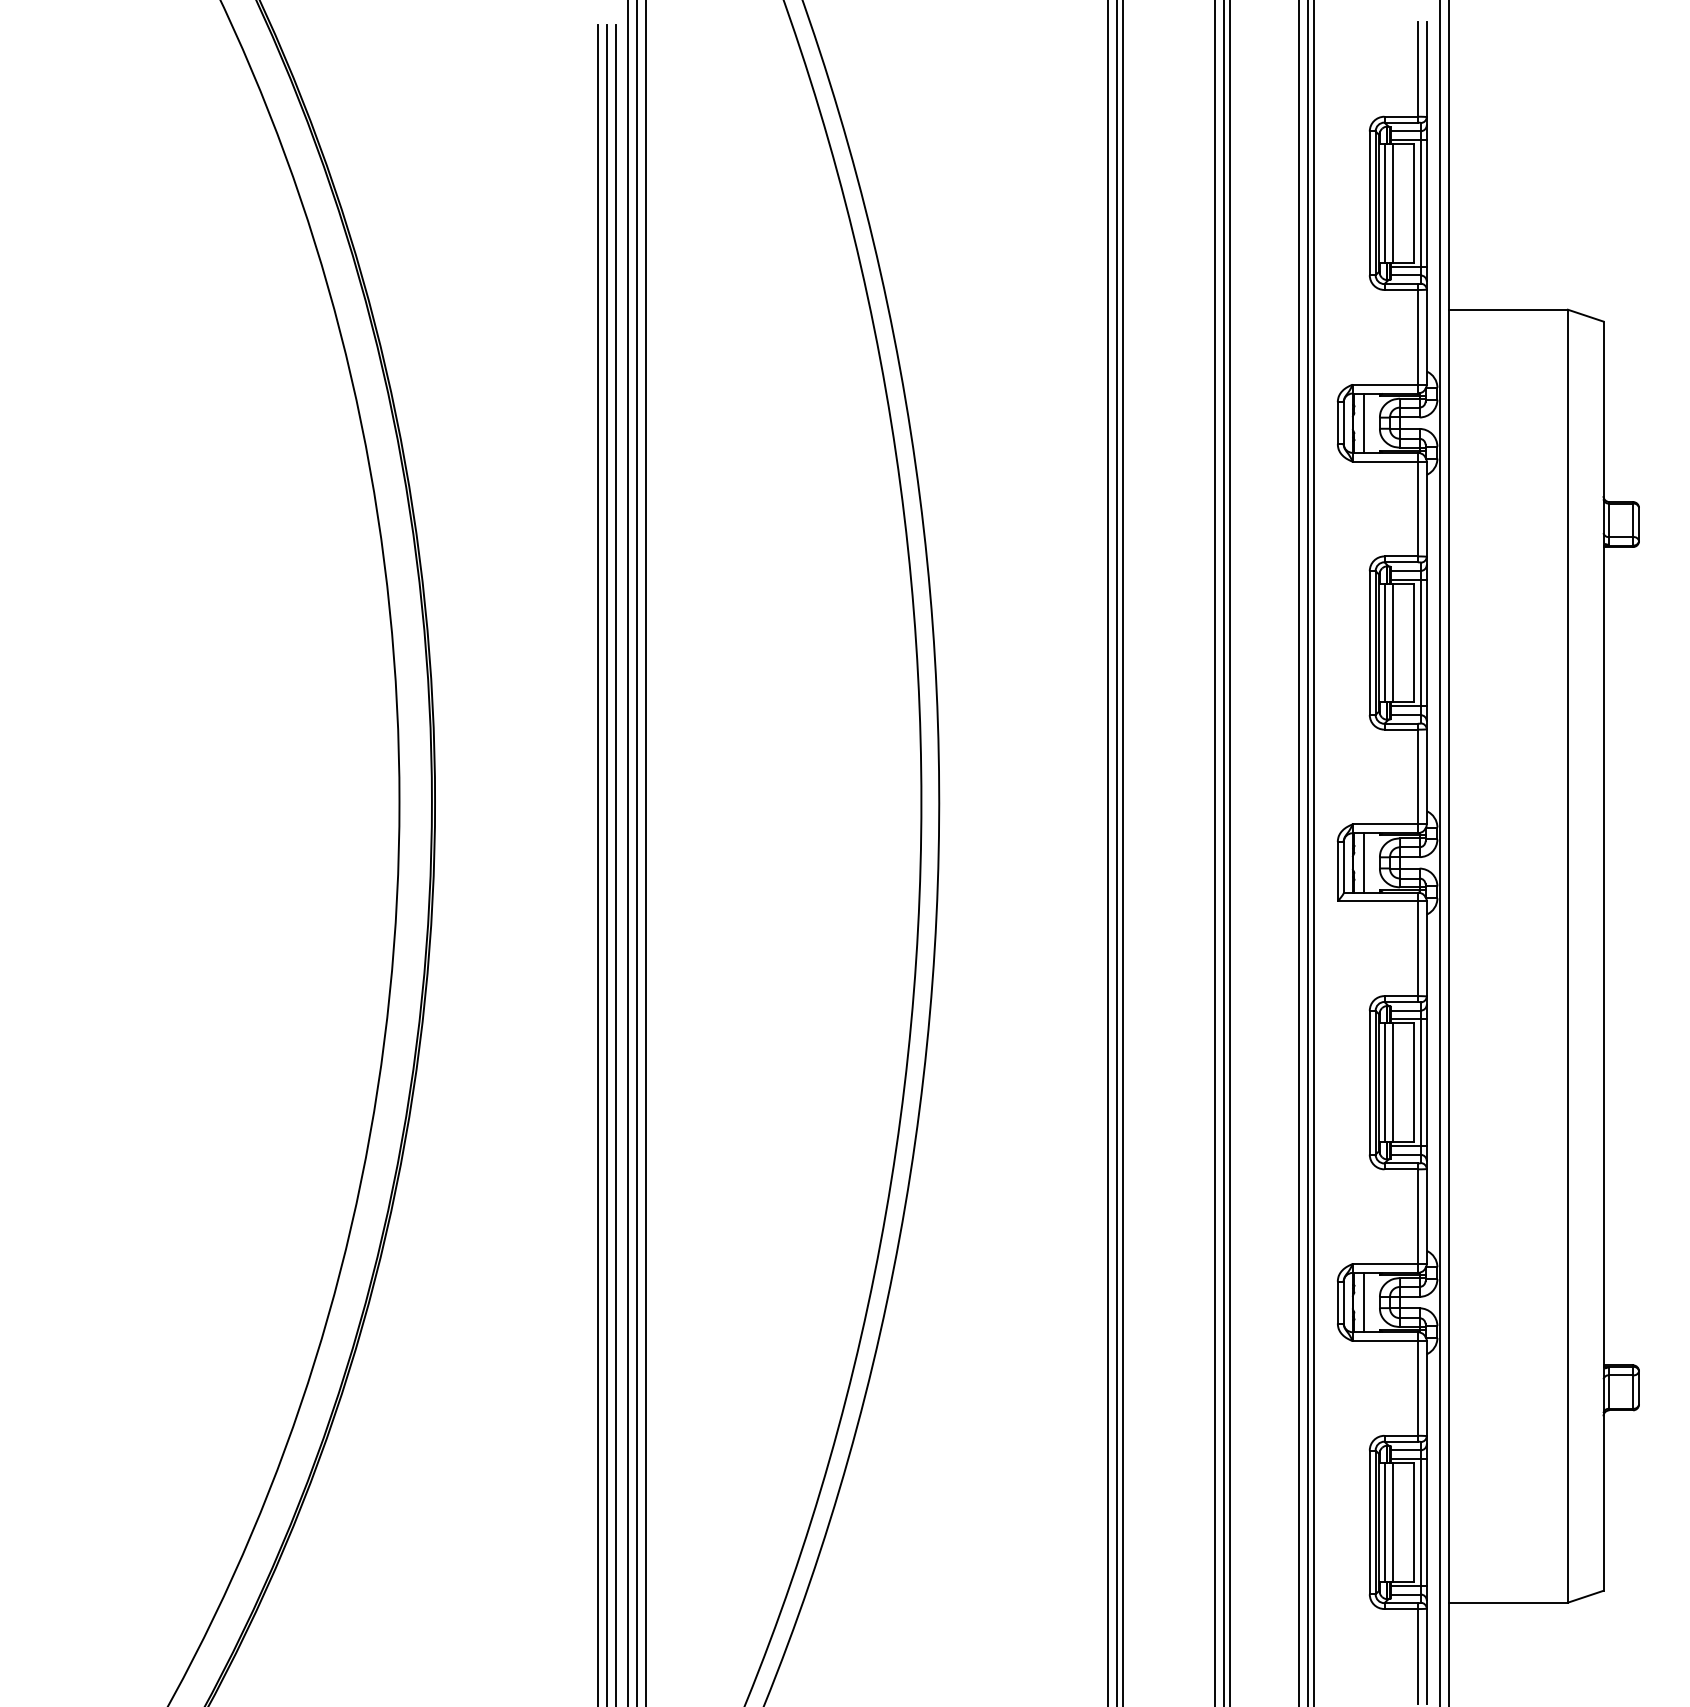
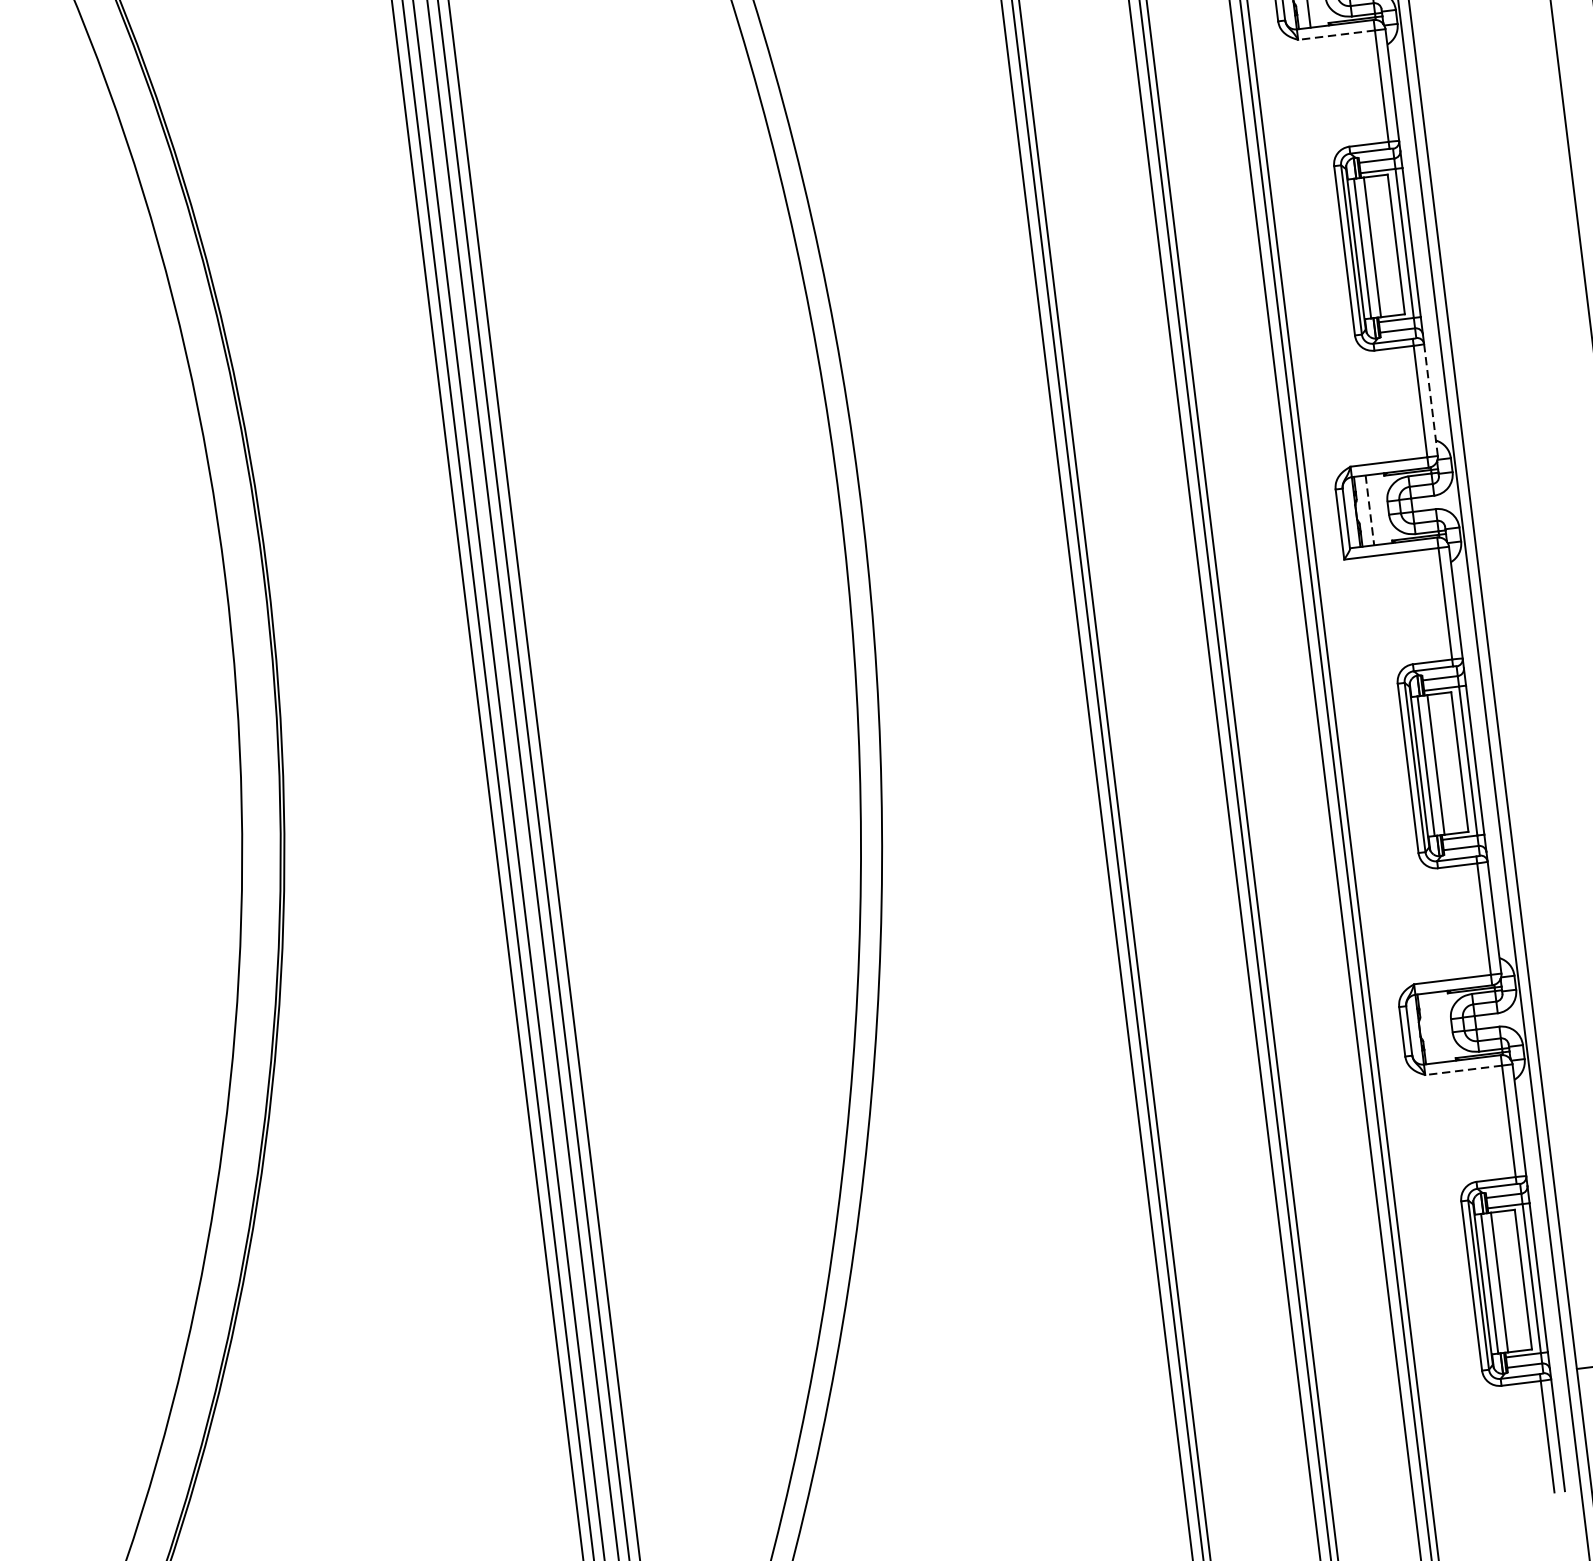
line: (1385, 461) -> (1336, 34), solid -> dashed
line: (1426, 776) -> (1430, 399), solid -> dashed
line: (1364, 862) -> (1370, 509), solid -> dashed
line: (1364, 1302) -> (1433, 1027), removed
line: (1385, 1341) -> (1464, 1070), solid -> dashed

